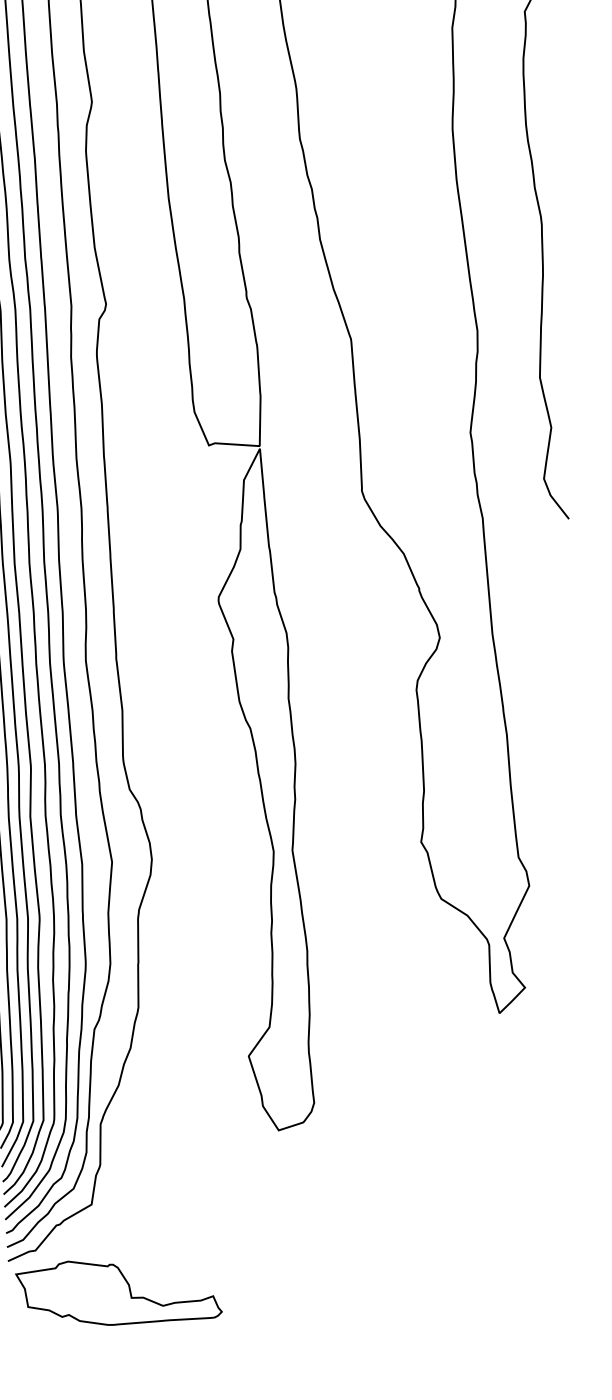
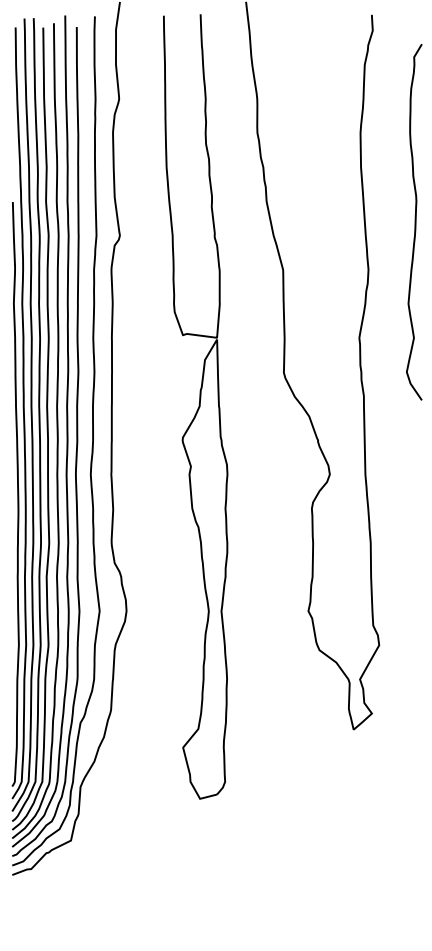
part: (118, 1291) -> (85, 900), removed

